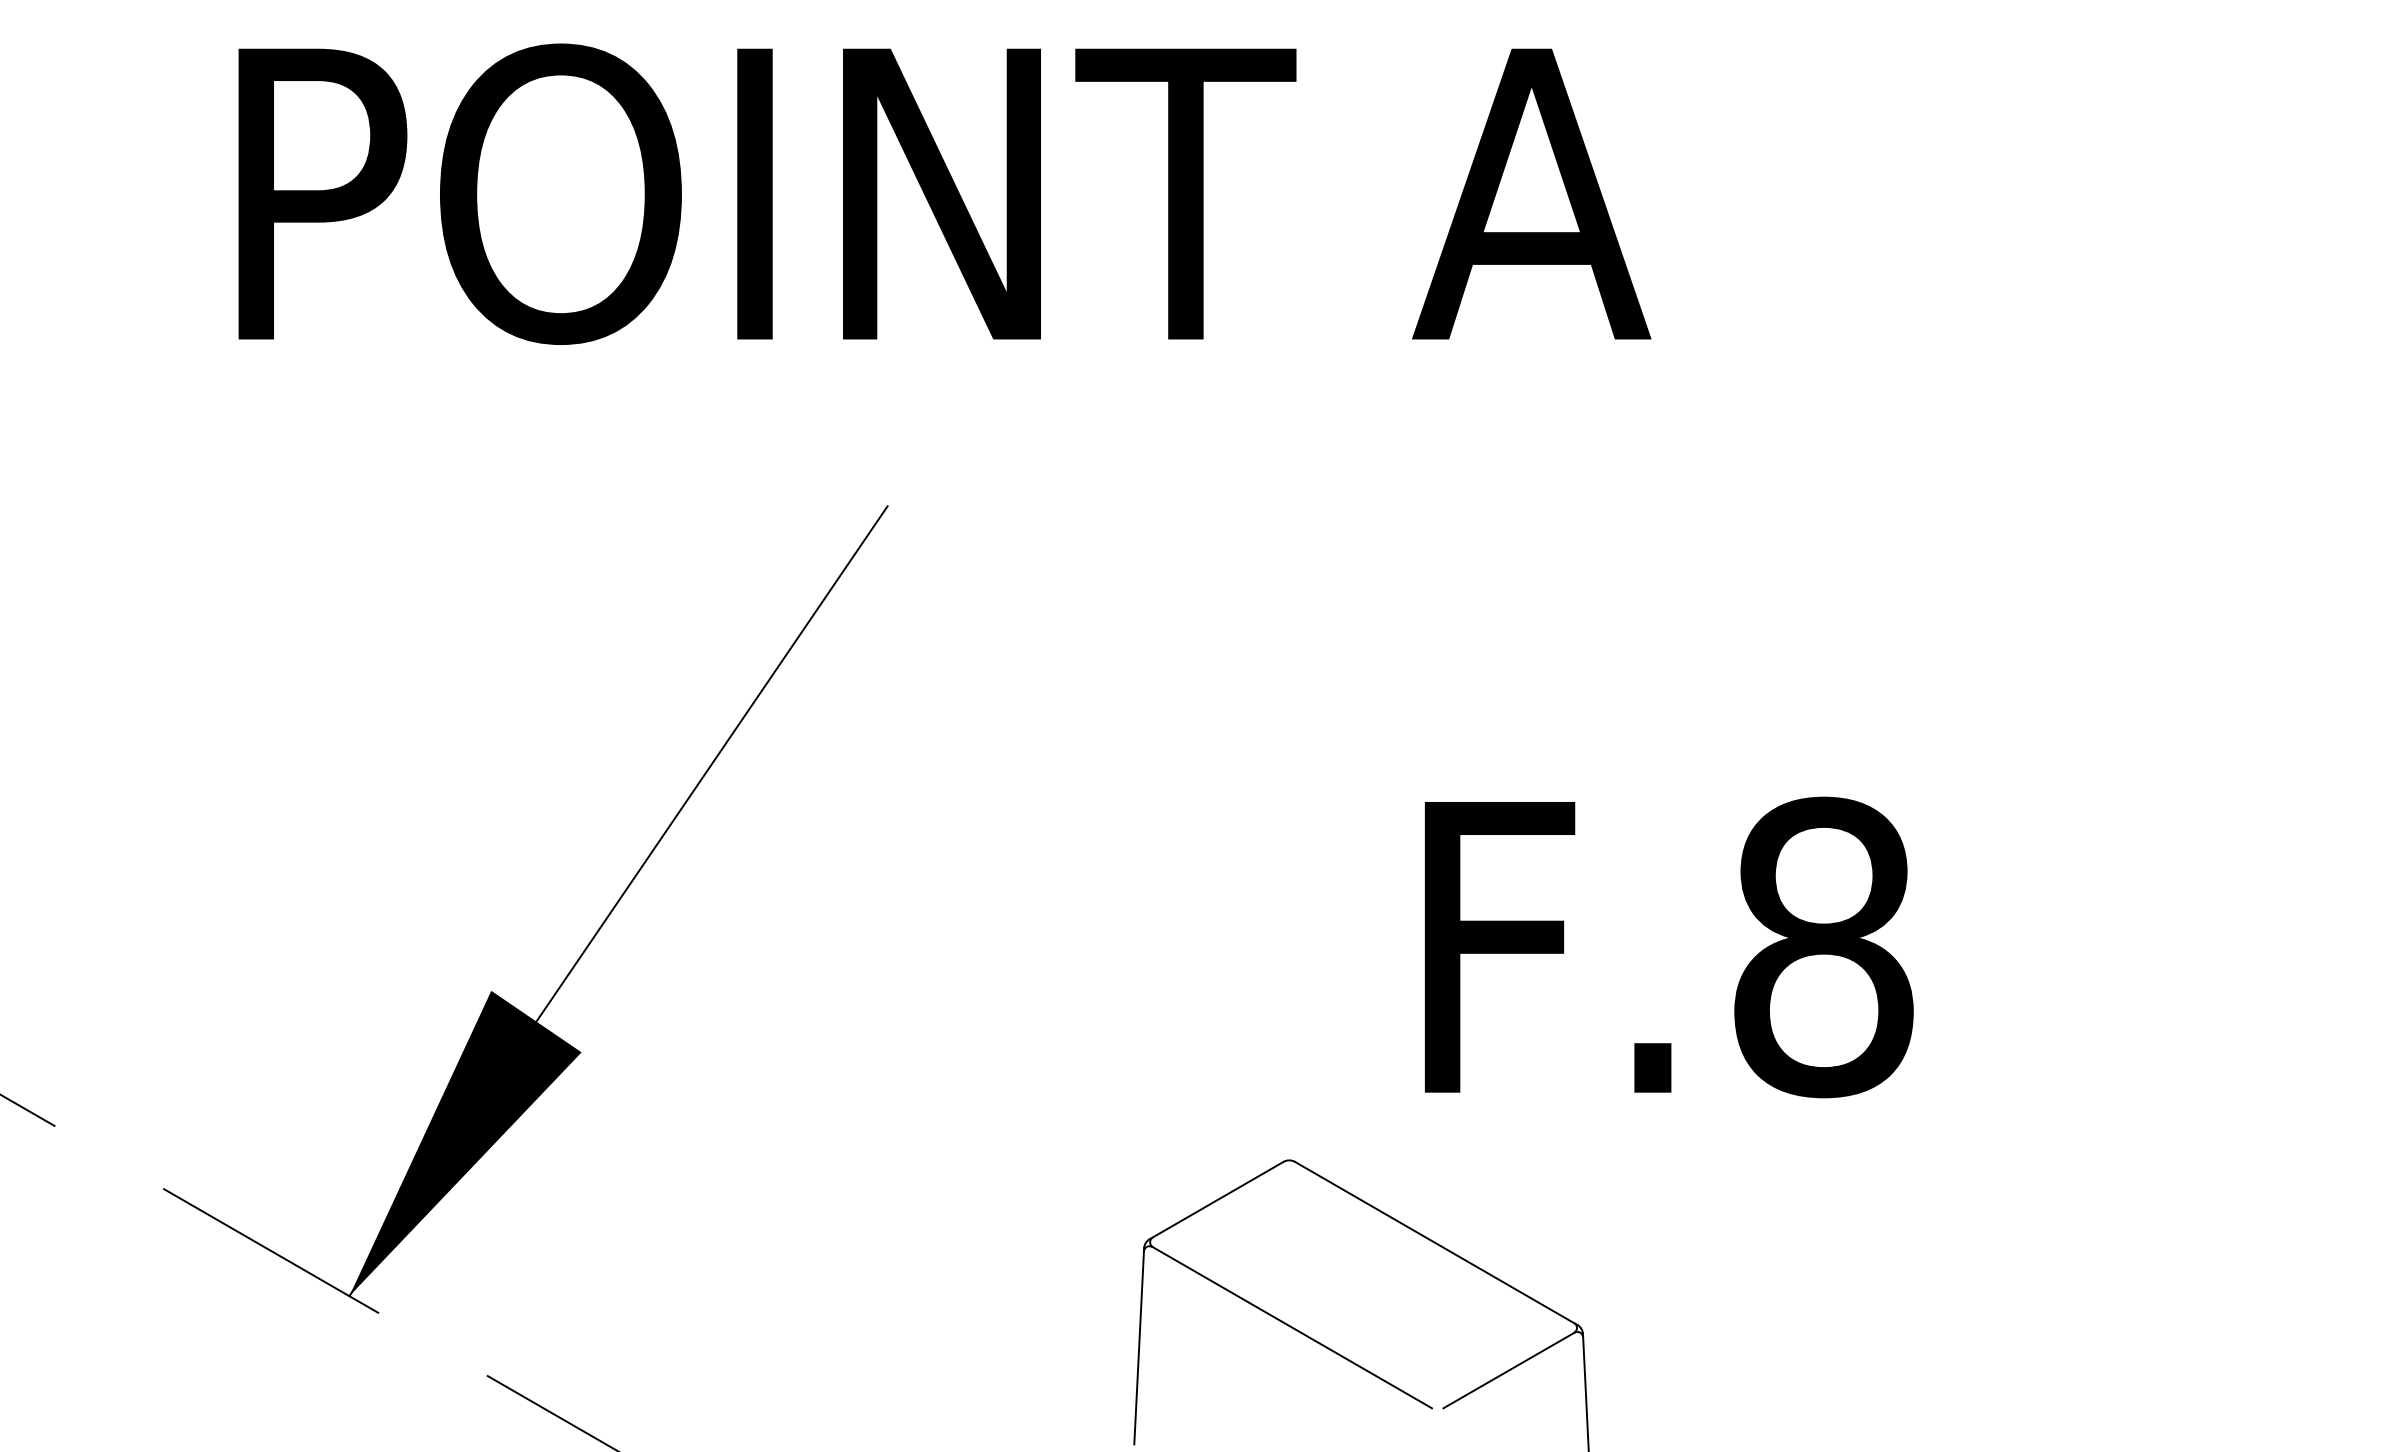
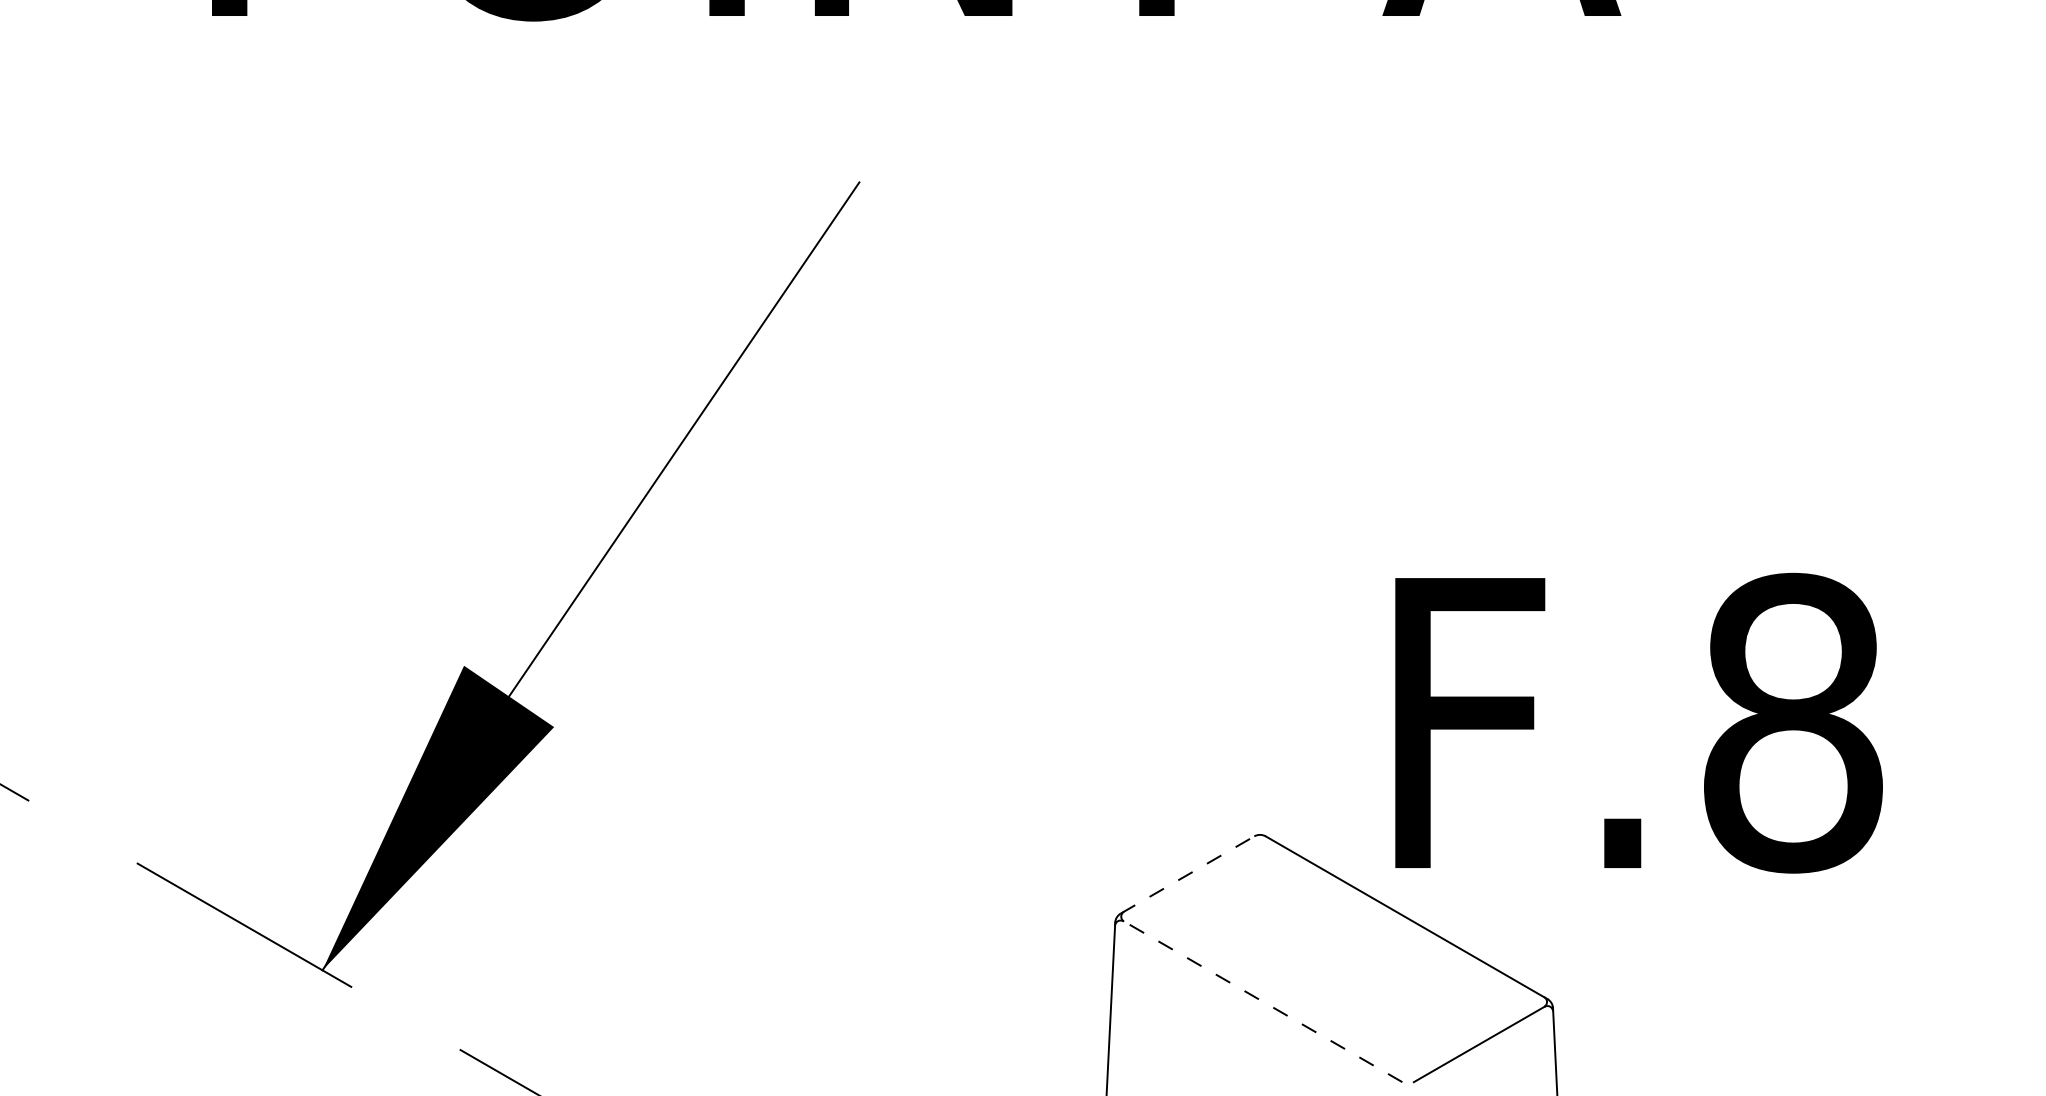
text: (1669, 947) -> (1639, 723), moved
line: (1217, 1200) -> (1188, 874), solid -> dashed
line: (1291, 1327) -> (1262, 1001), solid -> dashed

